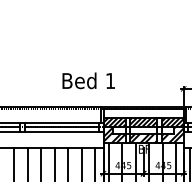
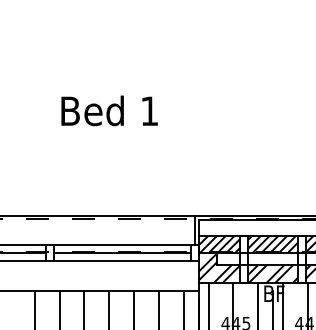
text: (88, 80) -> (109, 110), moved

